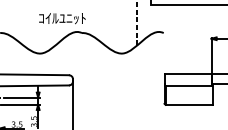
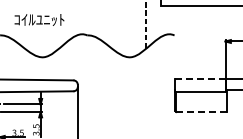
text: (62, 18) -> (39, 19), moved
line: (187, 74) -> (199, 79), solid -> dashed
line: (189, 105) -> (201, 112), solid -> dashed

